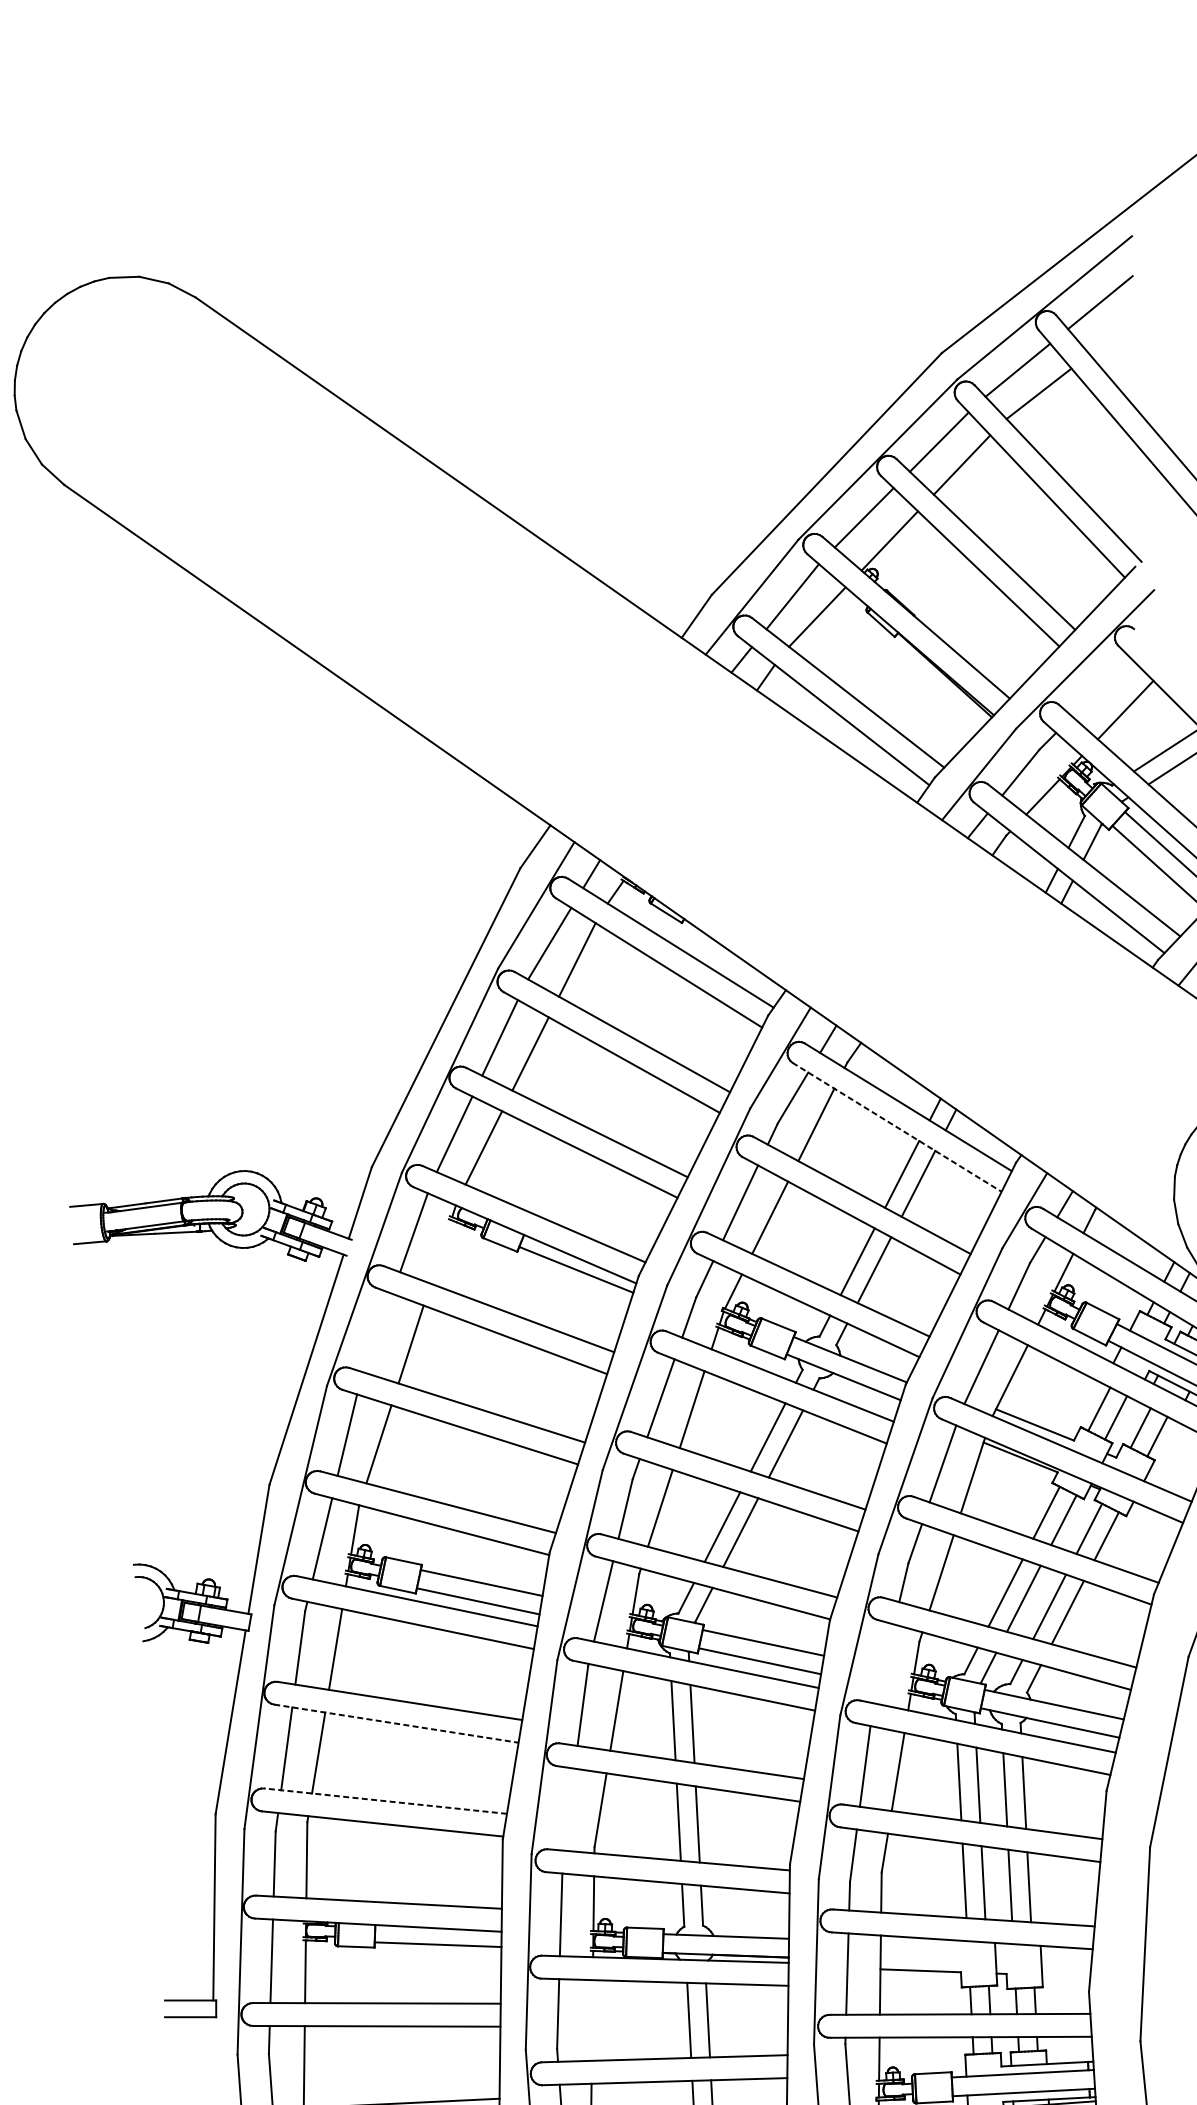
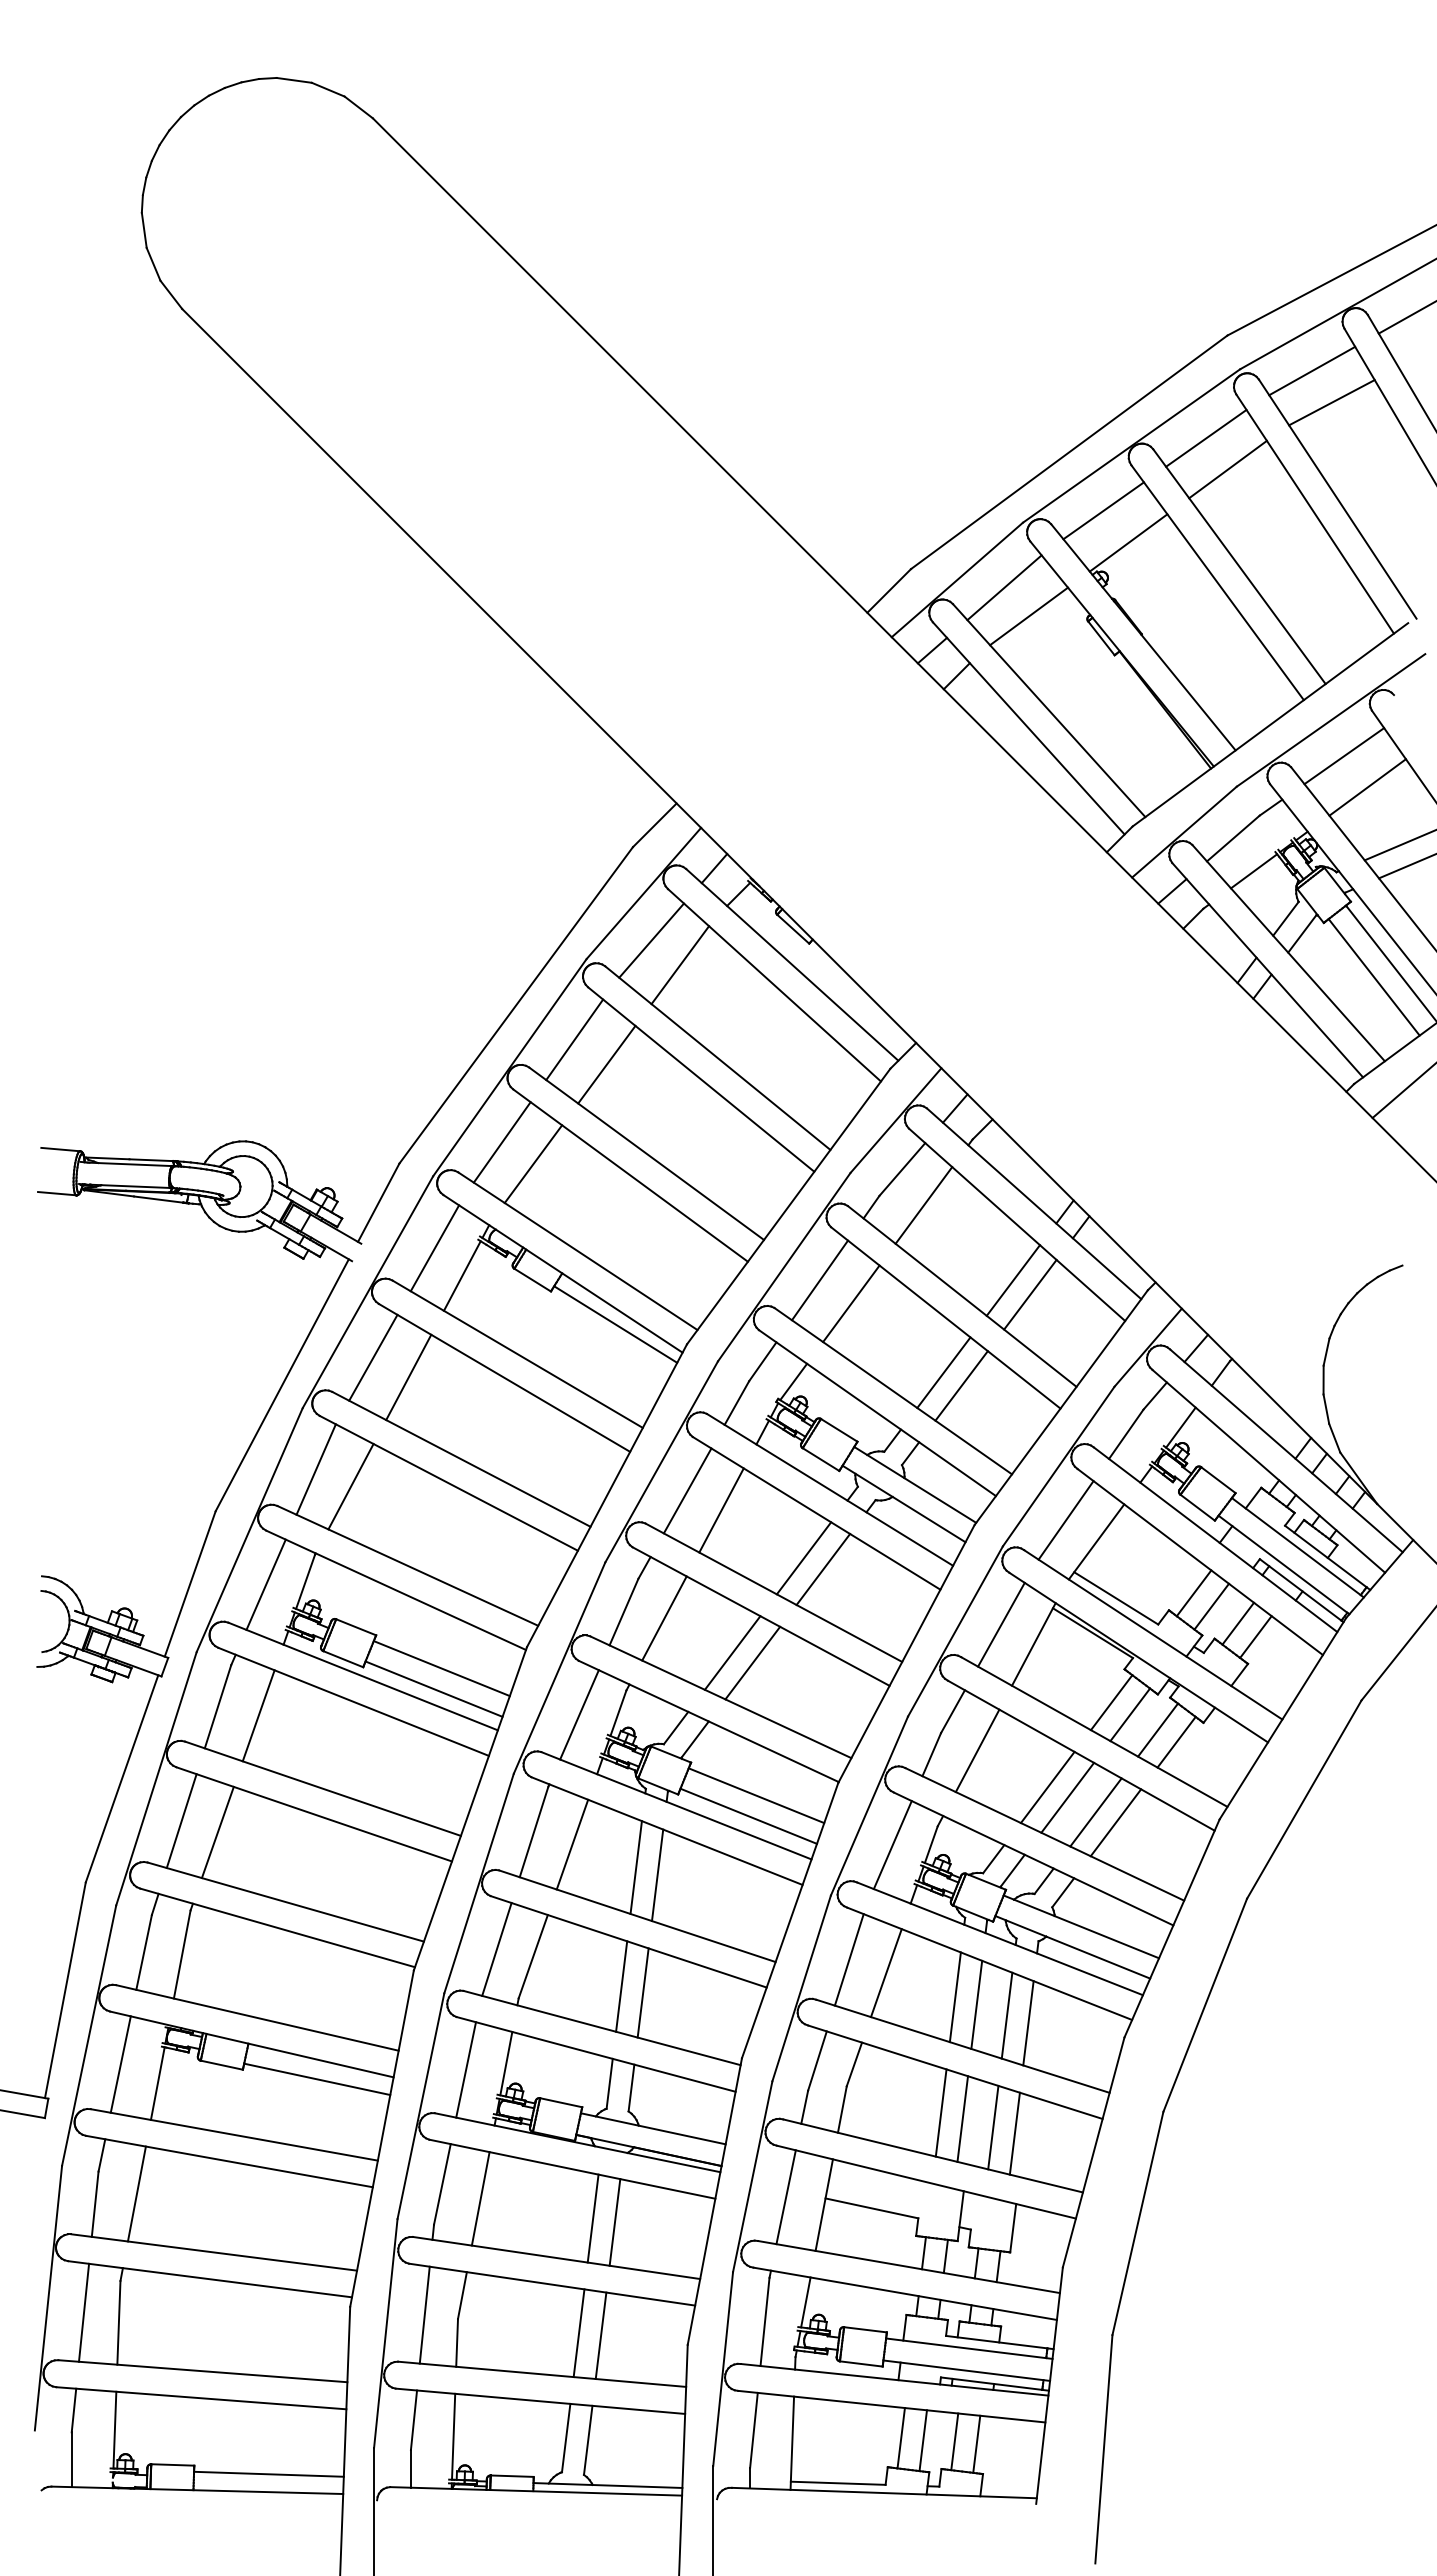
line: (1101, 687) -> (1344, 756), added
line: (897, 1127) -> (1017, 1224), dashed -> solid
line: (440, 1251) -> (461, 1275), added
line: (378, 1333) -> (373, 1357), added
line: (884, 1664) -> (892, 1845), added
line: (396, 1723) -> (314, 1814), dashed -> solid
line: (385, 1801) -> (285, 1902), dashed -> solid
line: (568, 1809) -> (496, 1949), added
line: (592, 2020) -> (480, 2198), added

